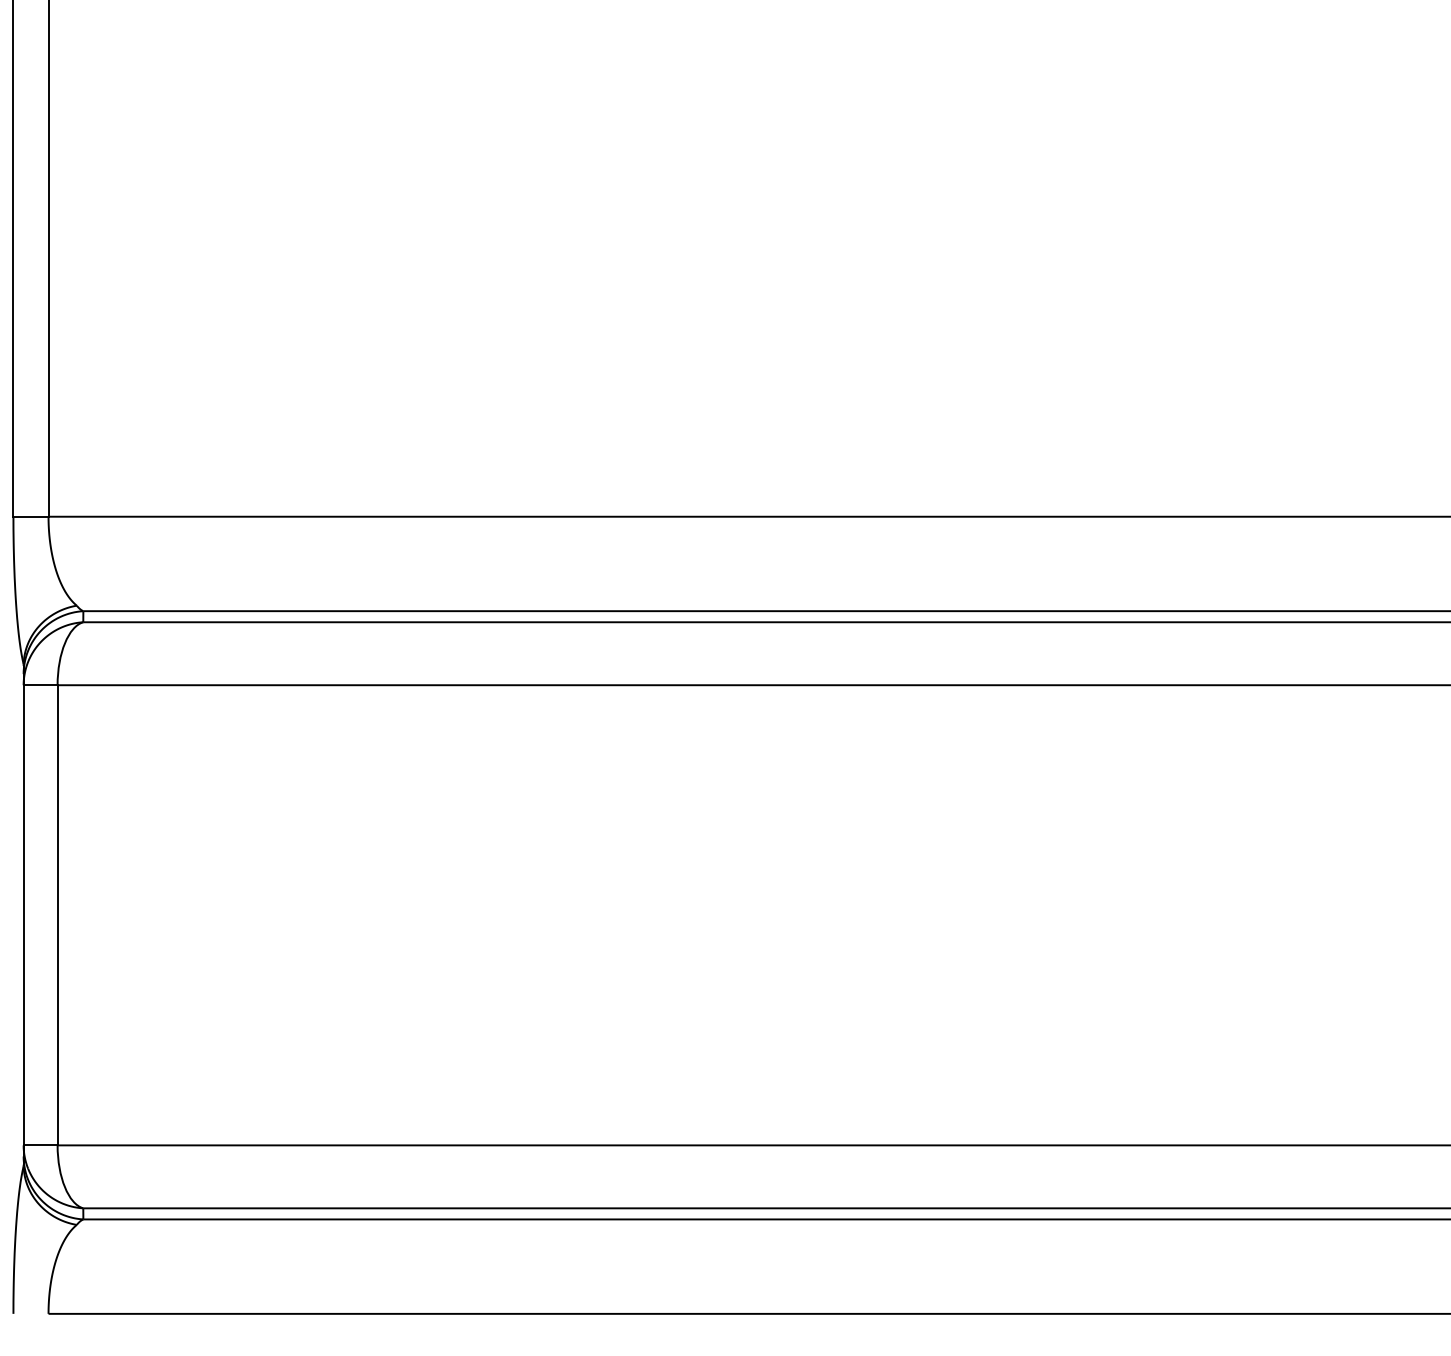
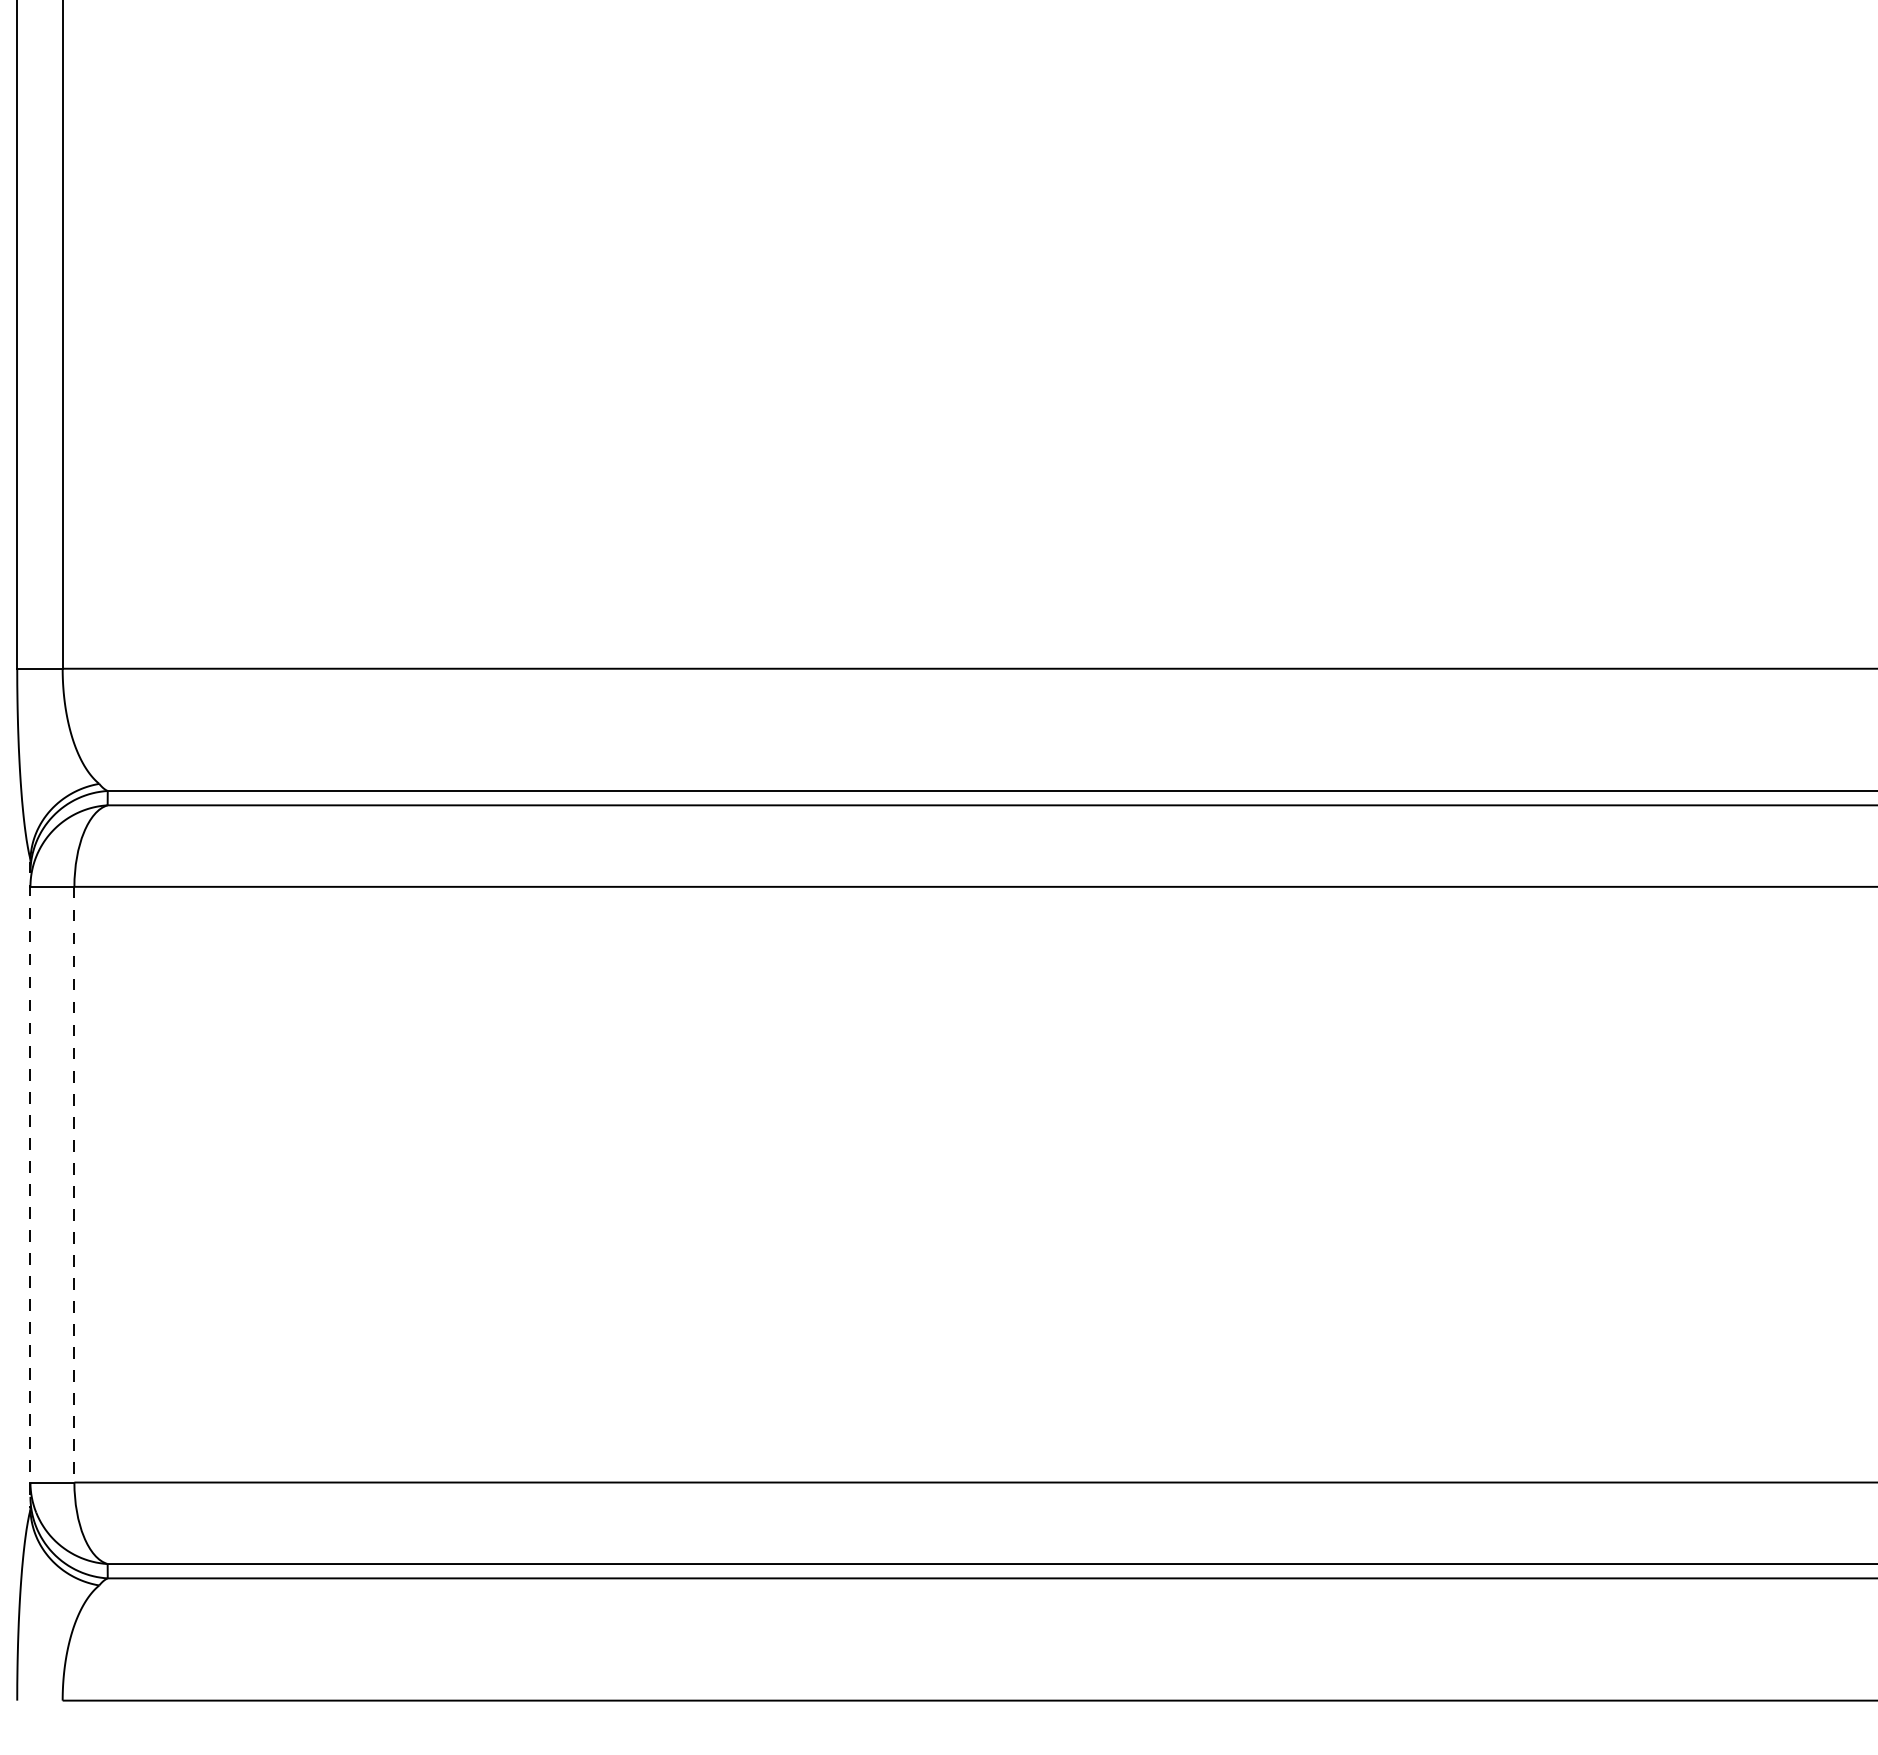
line: (23, 915) -> (30, 1184), solid -> dashed
line: (57, 915) -> (74, 1184), solid -> dashed

